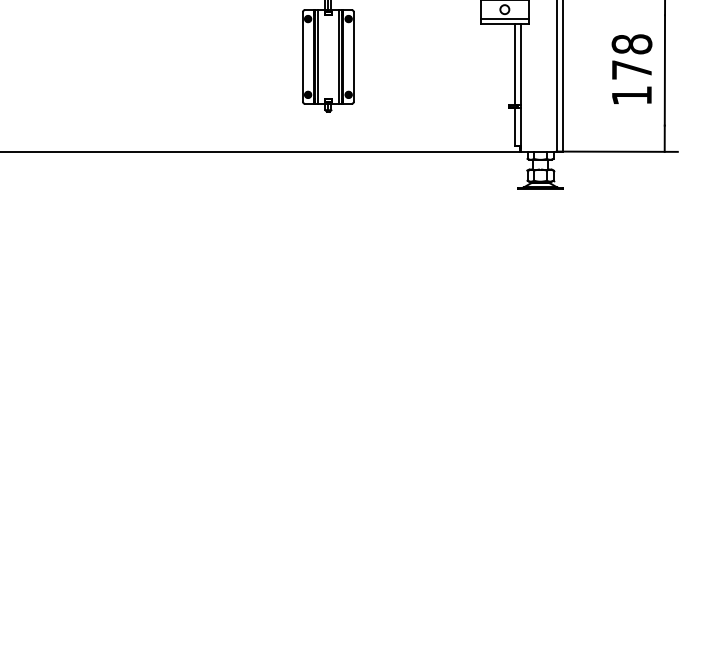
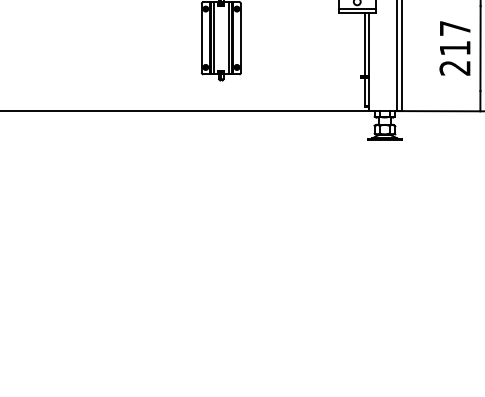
text: (631, 69) -> (454, 47), 178 -> 217

